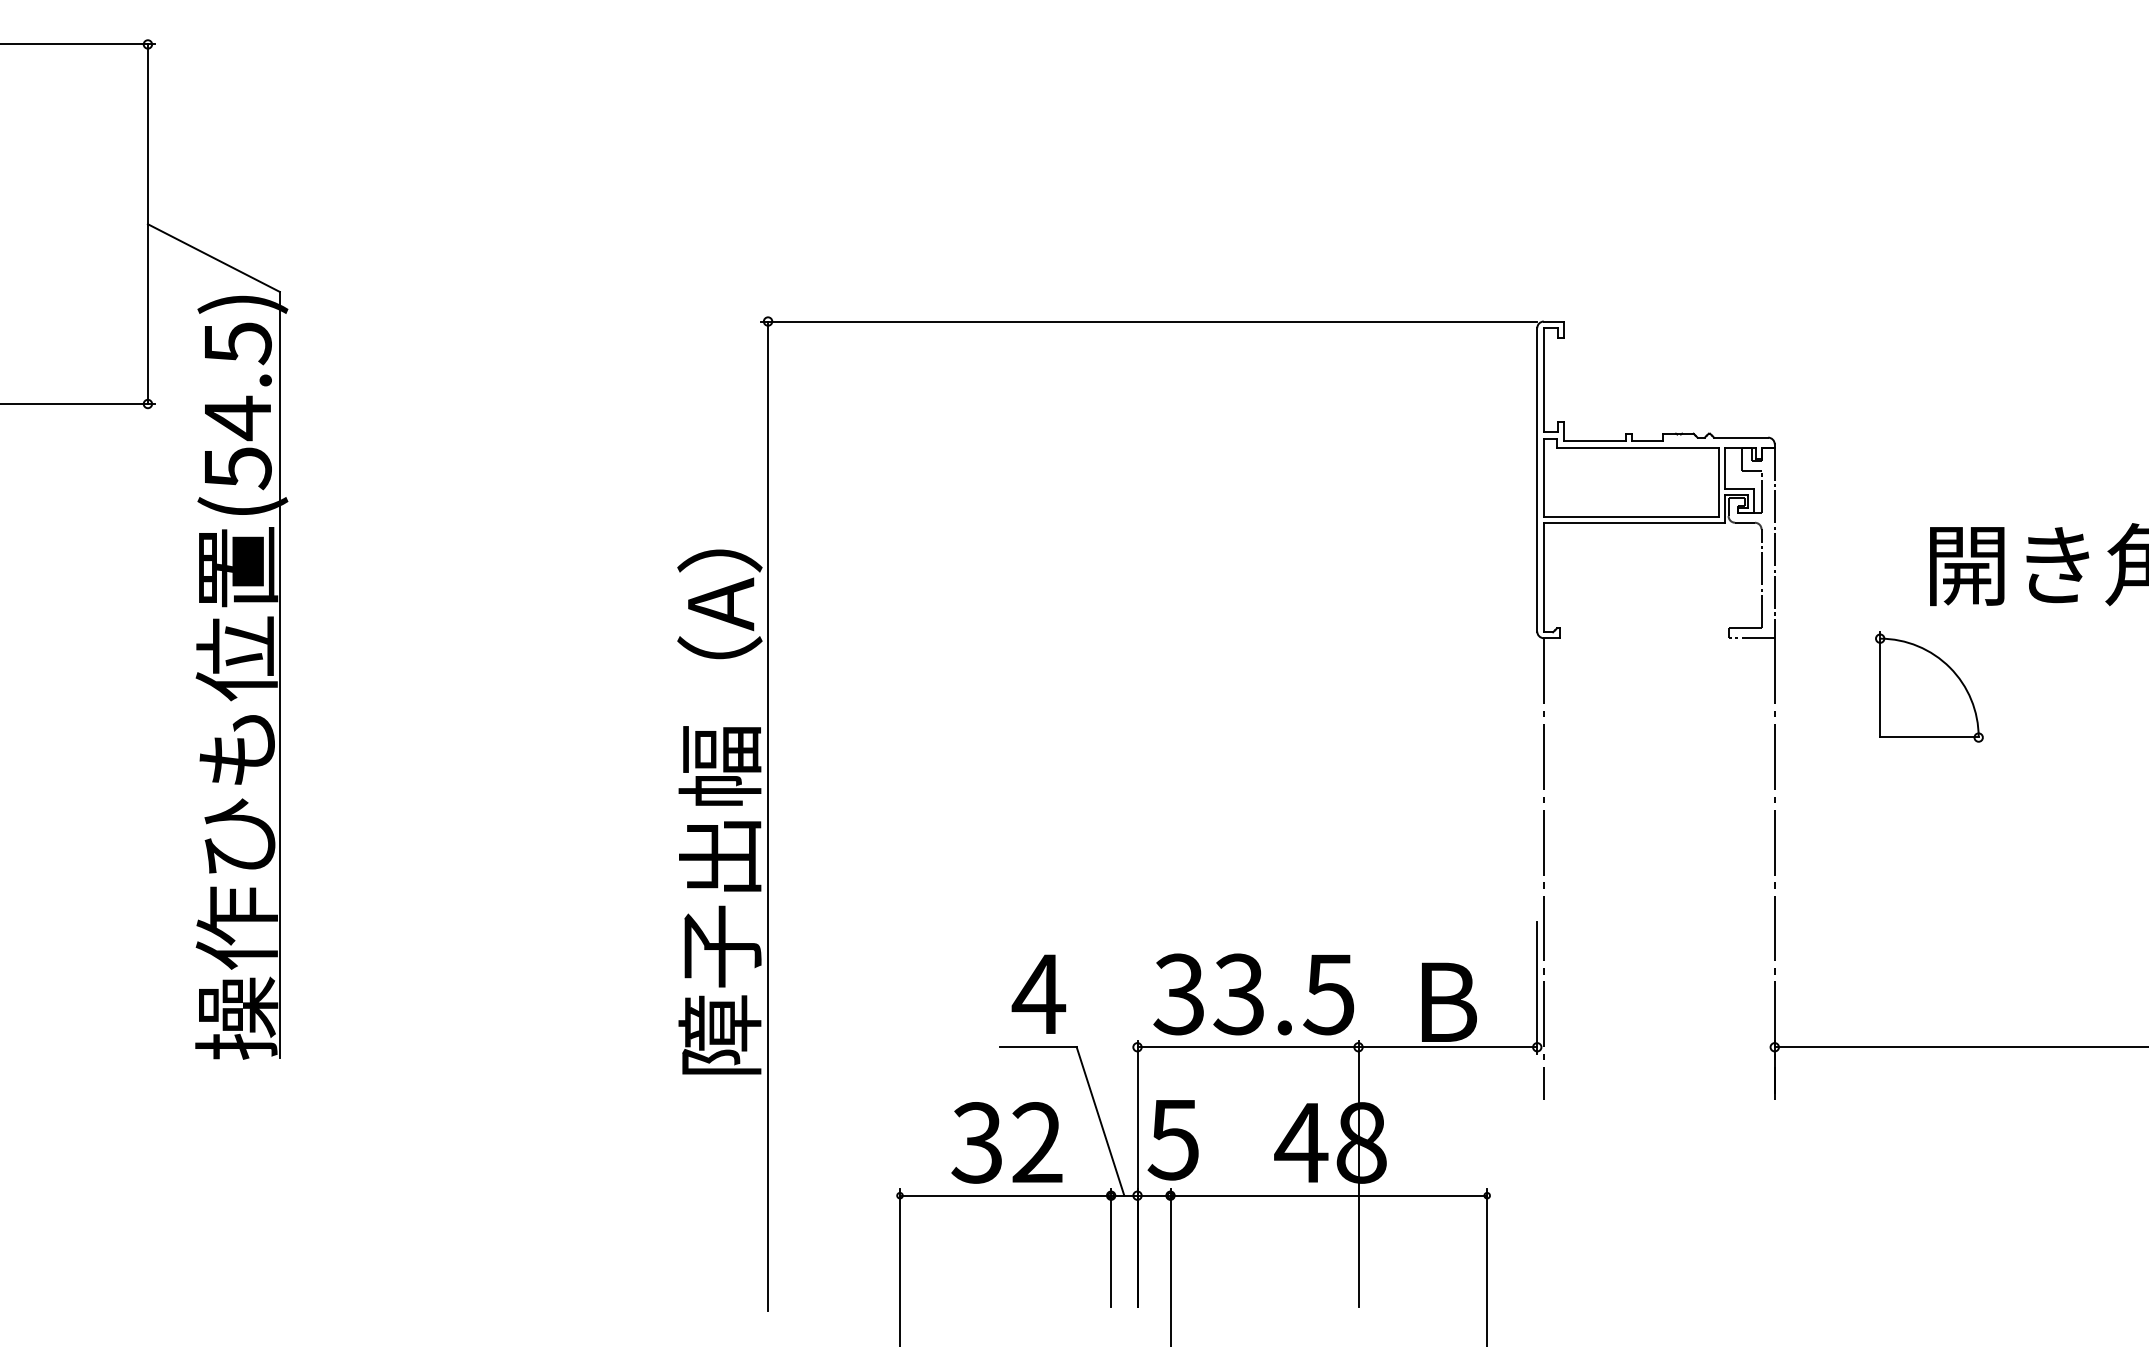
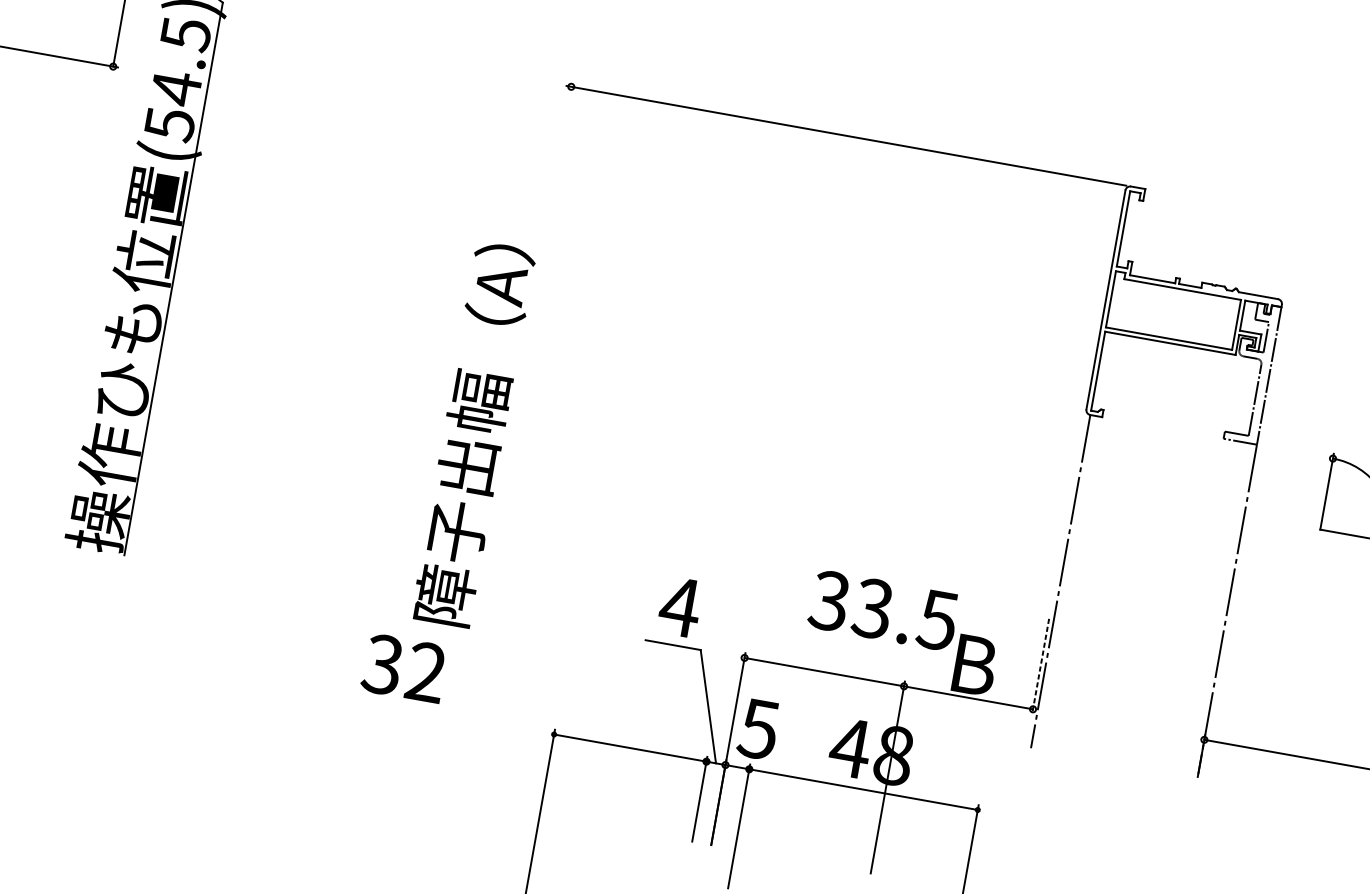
line: (768, 816) -> (507, 444), removed
line: (1537, 987) -> (1040, 666), solid -> dashed
text: (1253, 994) -> (883, 610), moved
text: (1006, 1142) -> (404, 668), moved

